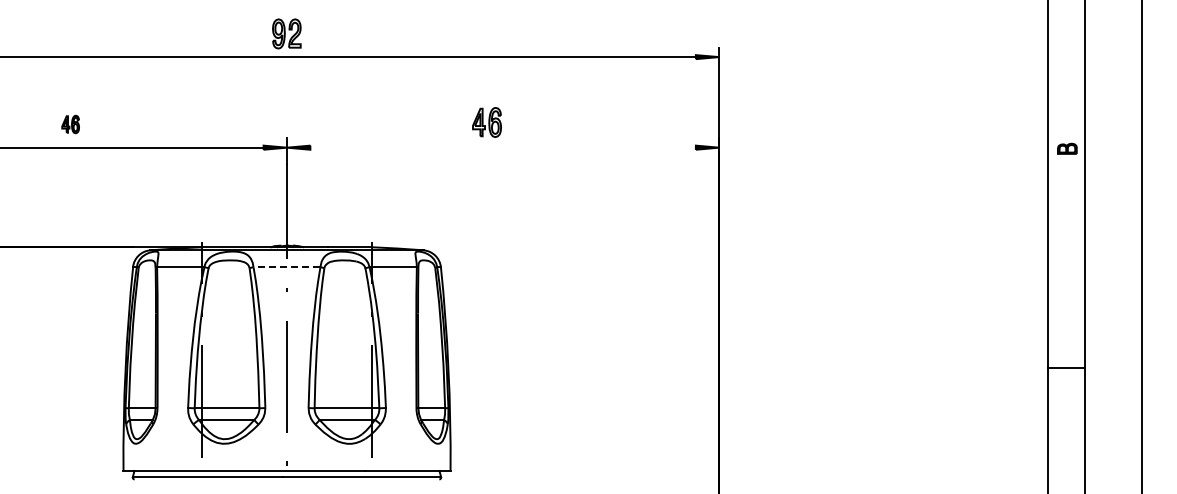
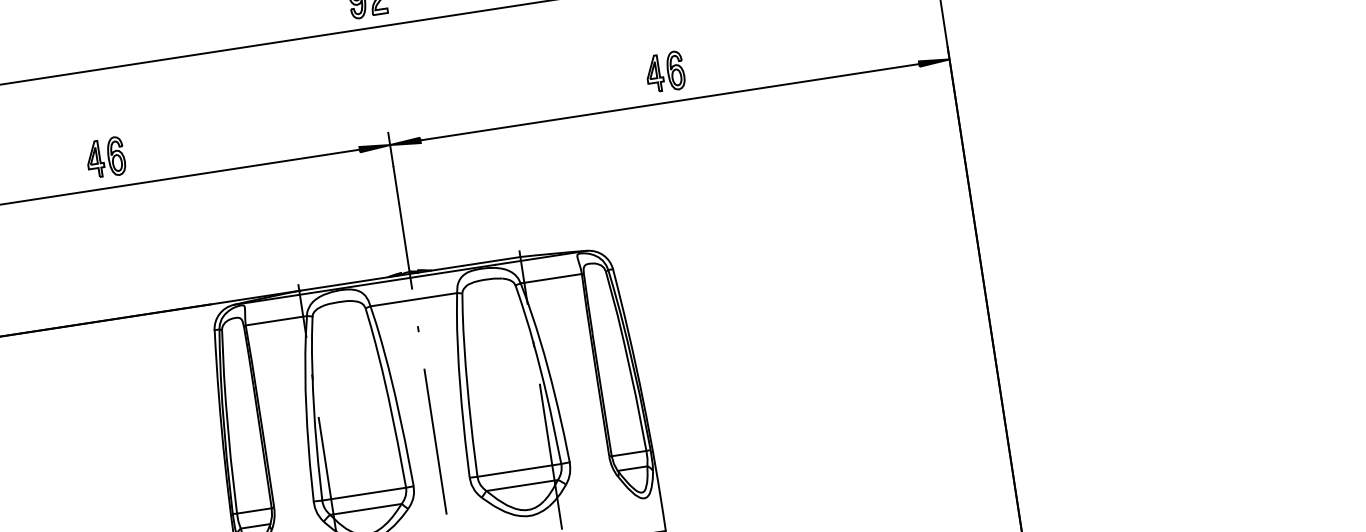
part: (486, 122) -> (664, 72), moved
part: (70, 124) -> (105, 157), size x1.67
line: (502, 147) -> (669, 102), added
line: (286, 267) -> (413, 300), dashed -> solid

